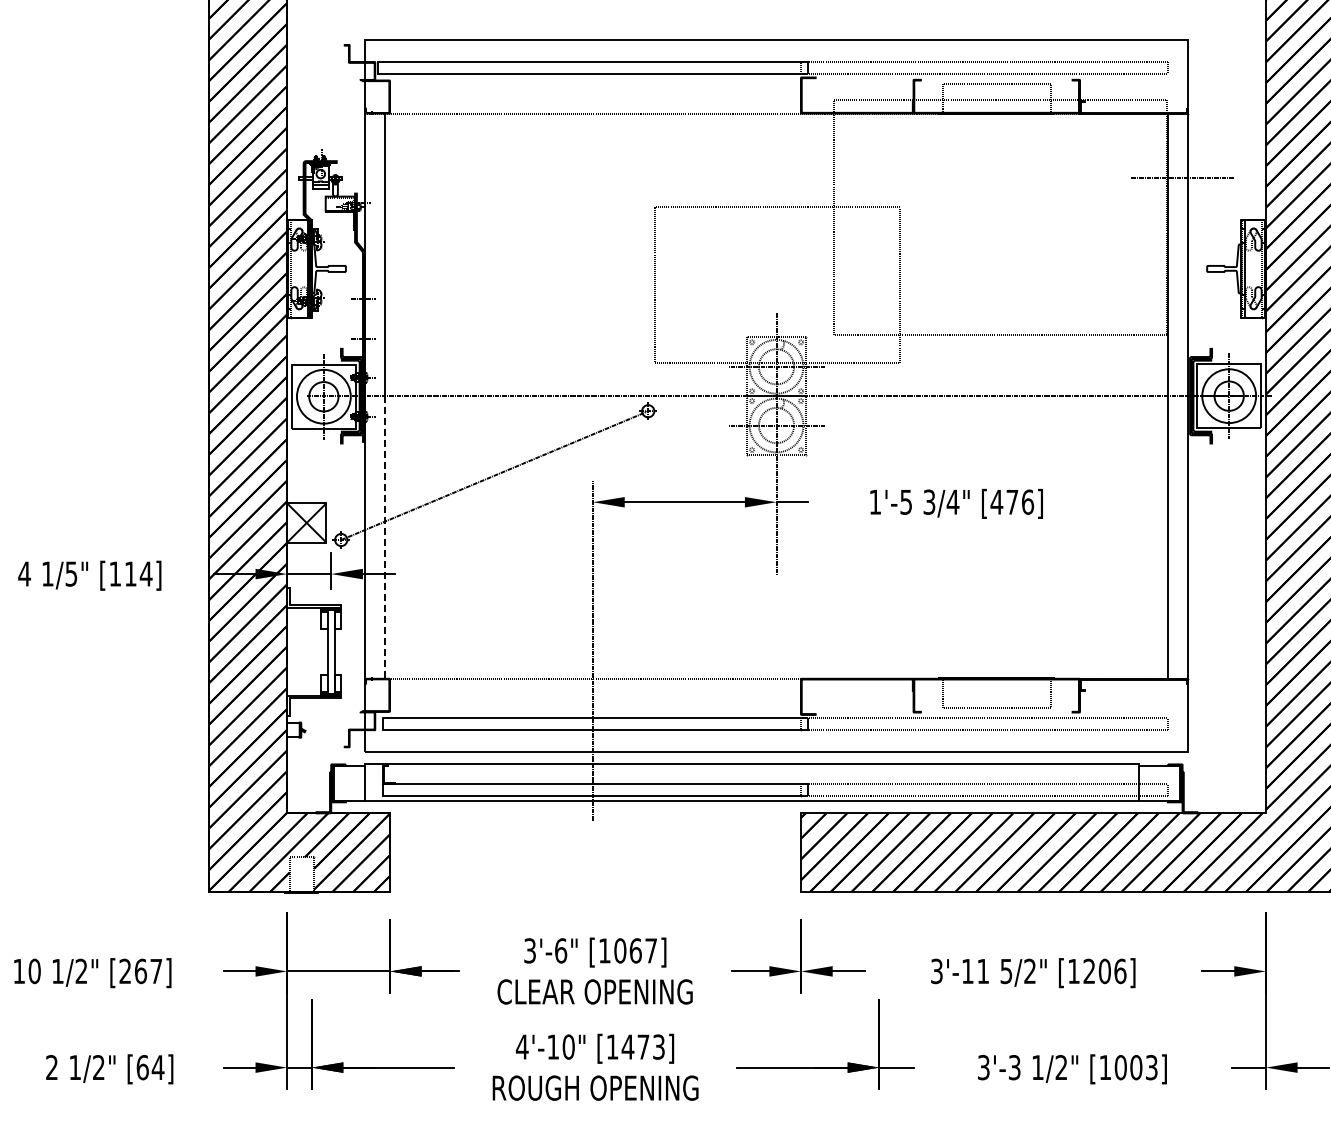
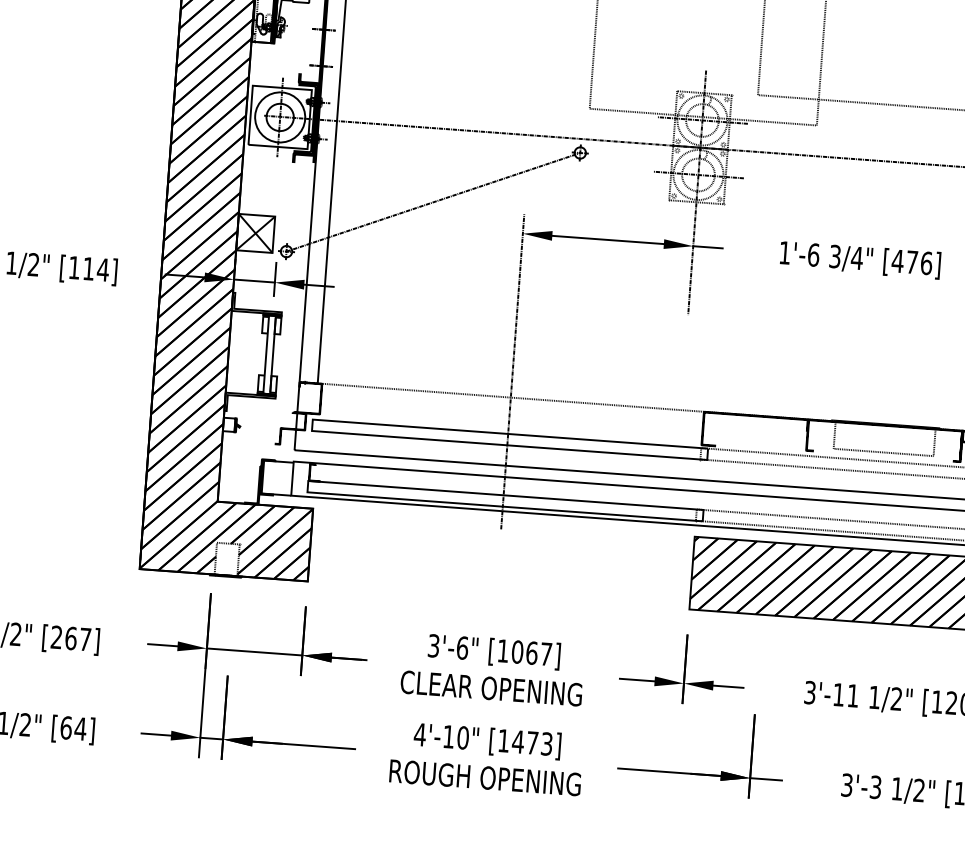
text: (906, 501) -> (813, 254), 1'-5 -> 1'-6
line: (385, 537) -> (327, 252), dashed -> solid
text: (71, 573) -> (33, 264), 1/5" -> 1/2"
text: (1006, 971) -> (874, 697), 5/2" -> 1/2"

